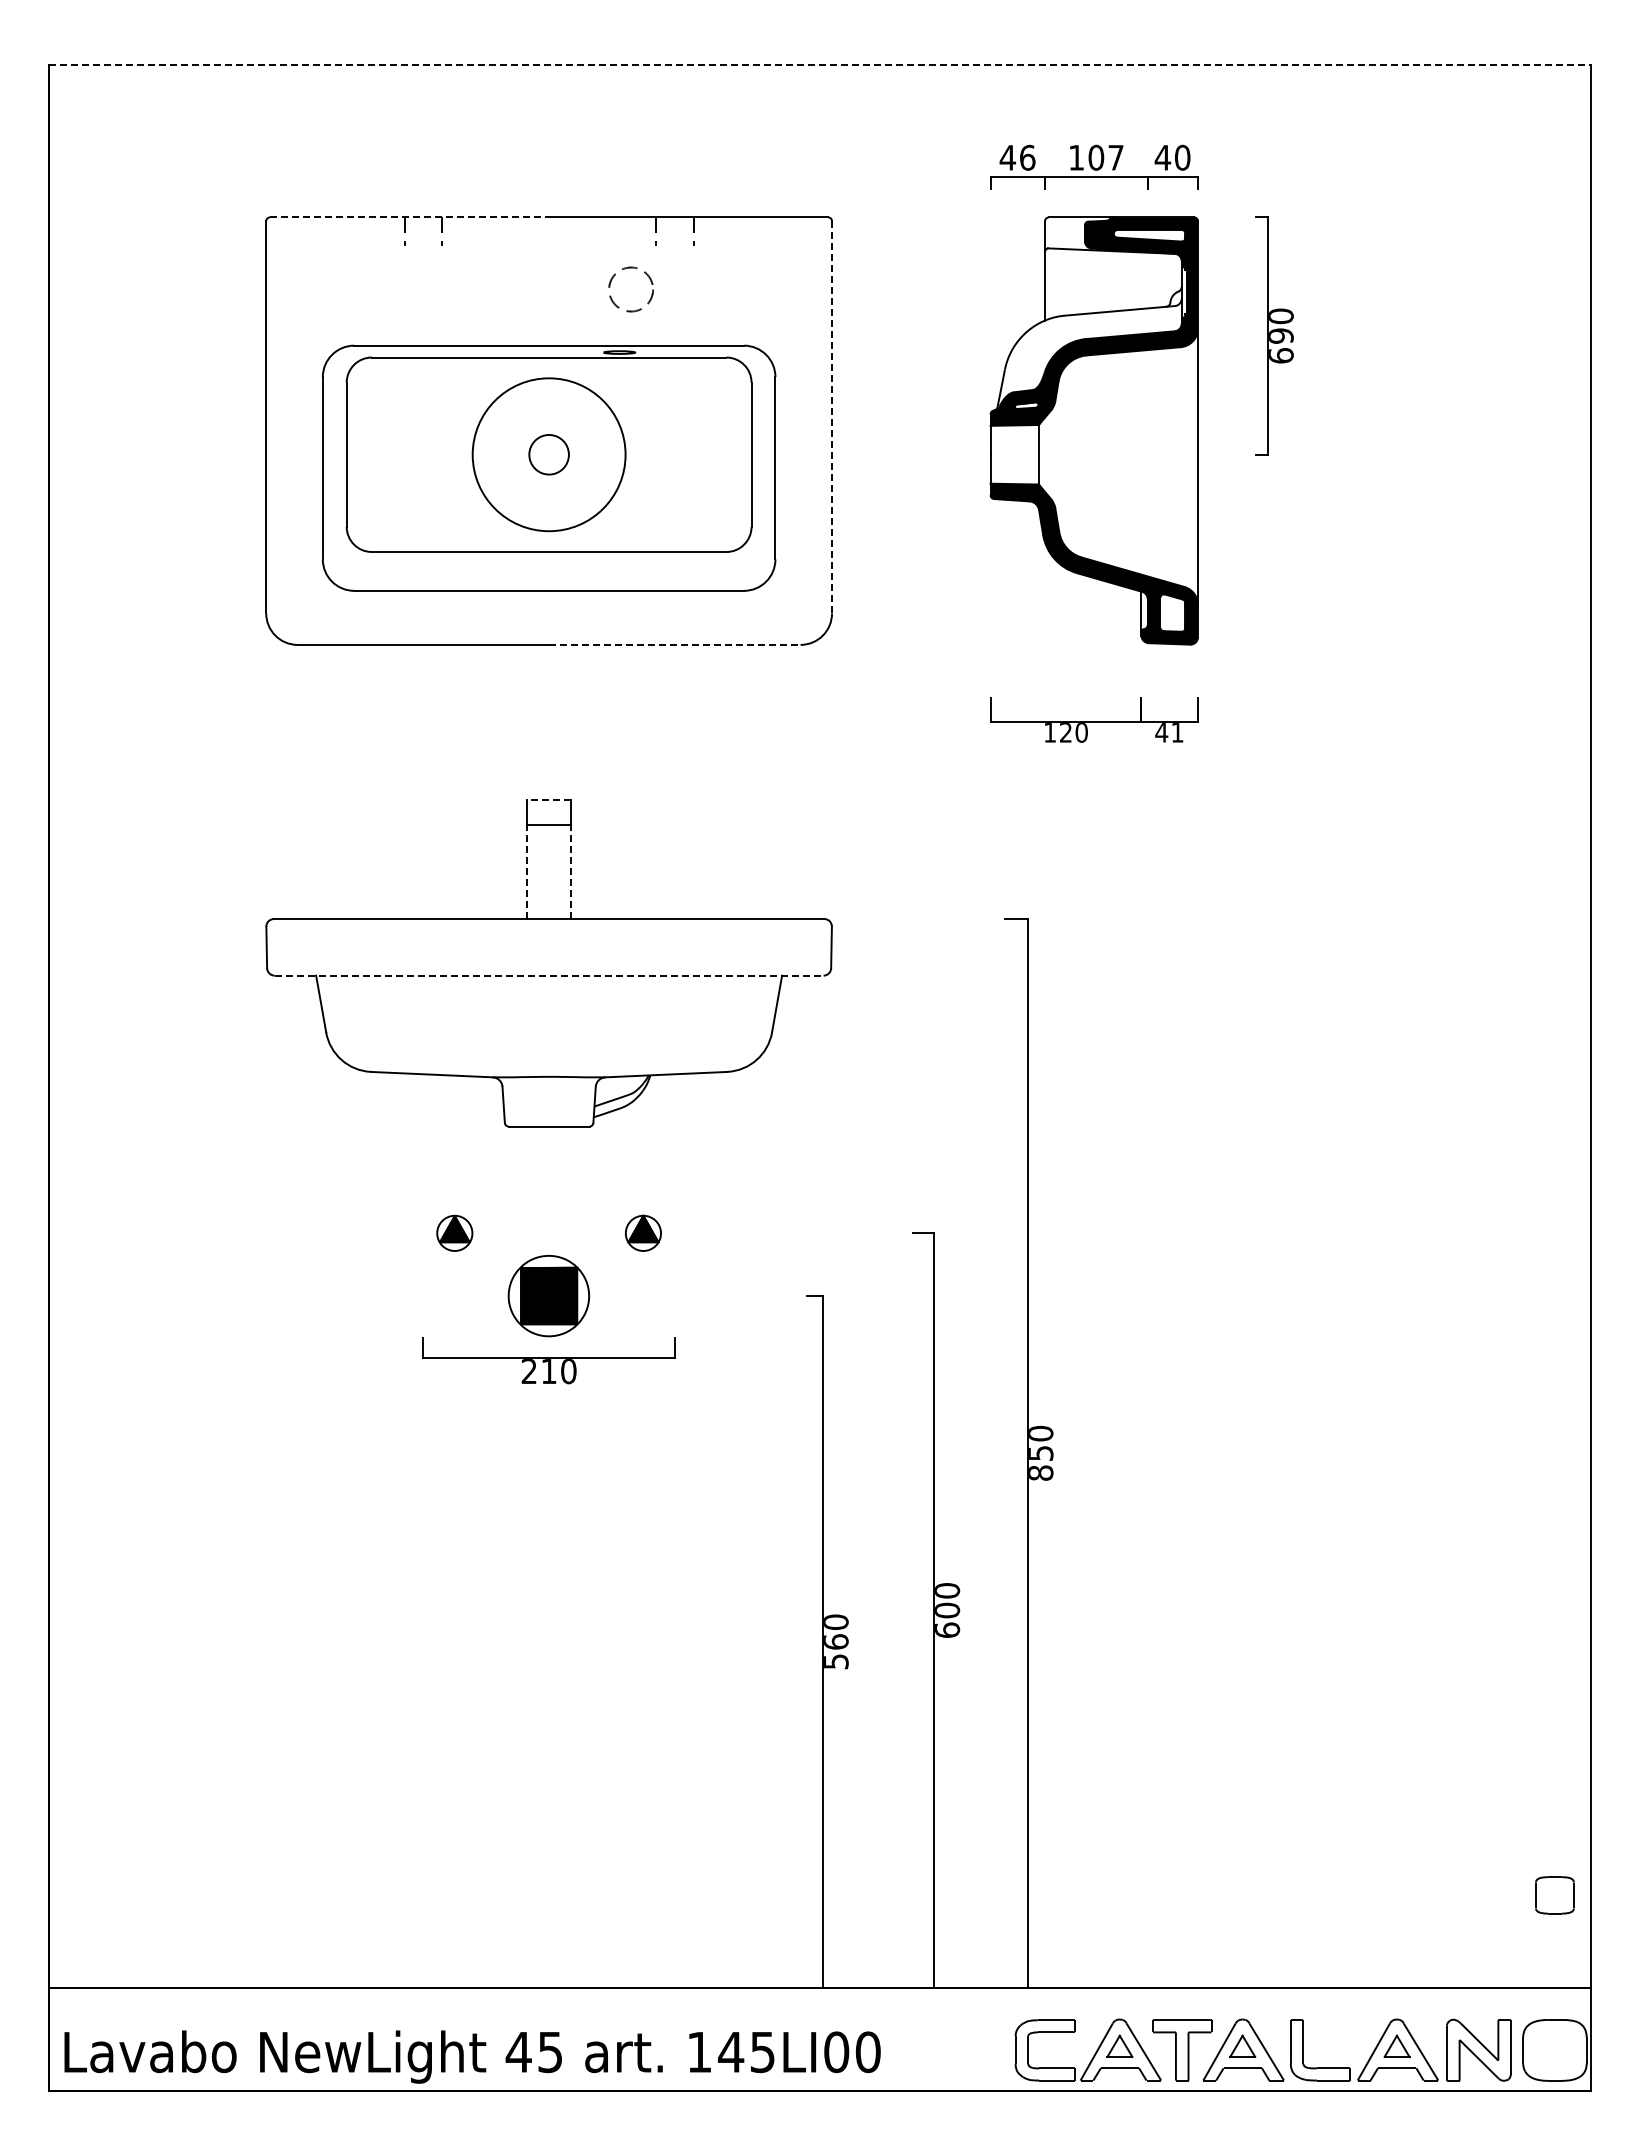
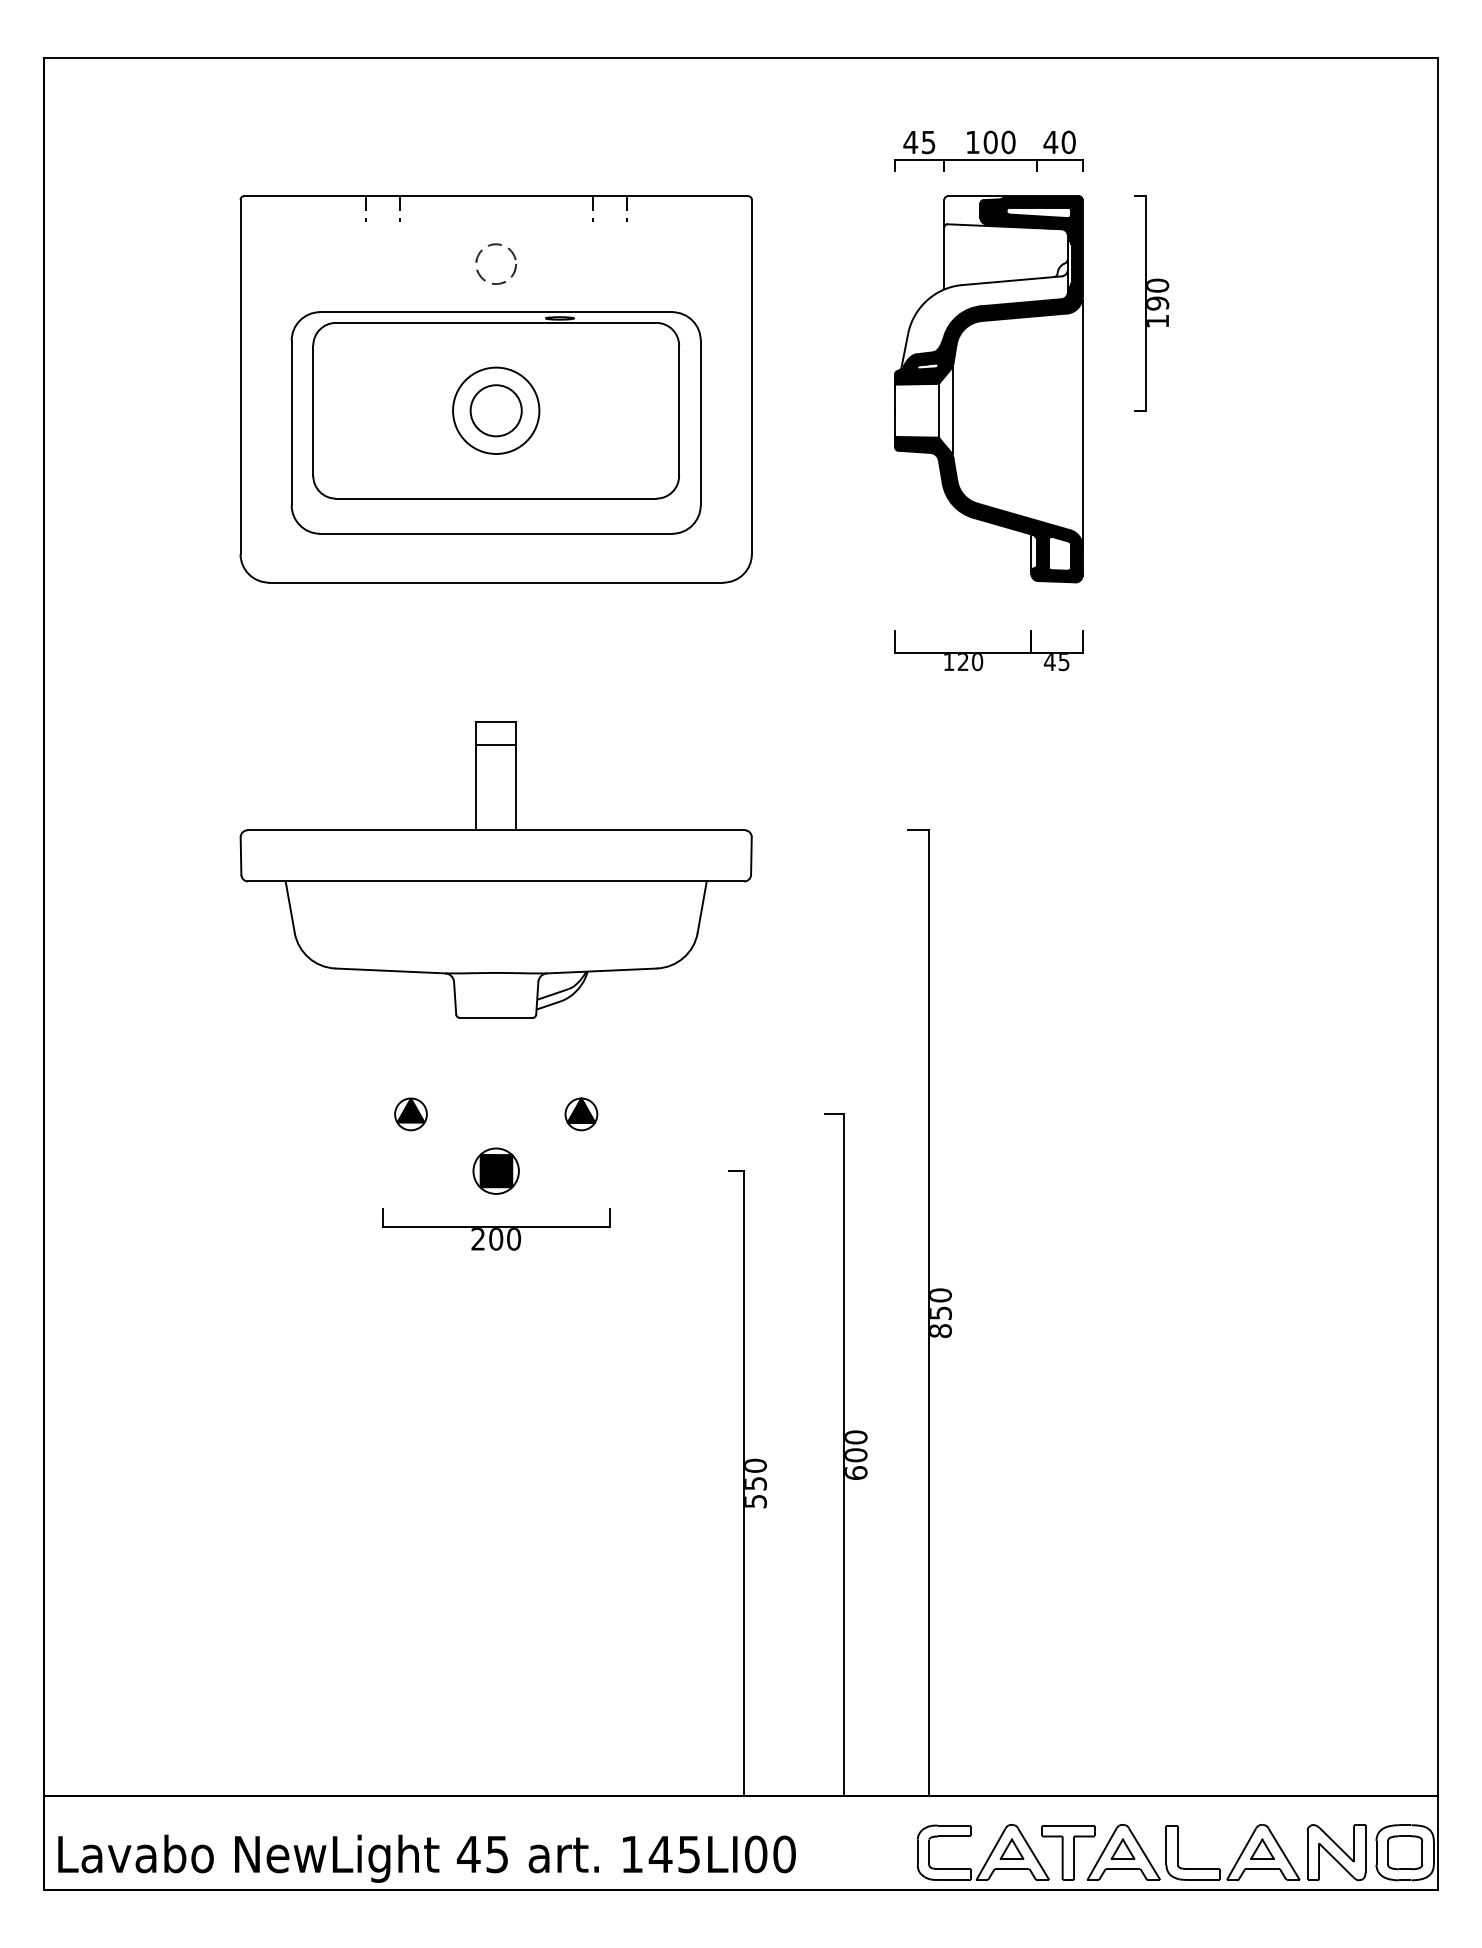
line: (820, 64) -> (741, 58), dashed -> solid
text: (1027, 157) -> (928, 142), 46 -> 45
text: (1115, 157) -> (1008, 142), 107 -> 100
line: (409, 217) -> (370, 196), dashed -> solid
circle: (630, 289) -> (495, 264), moved
text: (1281, 355) -> (1158, 321), 690 -> 190
line: (832, 416) -> (752, 376), dashed -> solid
circle: (548, 454) -> (495, 410), size x0.62
circle: (548, 454) -> (495, 410), size x1.43
line: (1054, 454) -> (952, 410), added
line: (674, 644) -> (609, 582), dashed -> solid
text: (1177, 732) -> (1064, 661), 41 -> 45
line: (548, 799) -> (495, 722), dashed -> solid
line: (527, 871) -> (476, 787), dashed -> solid
line: (571, 871) -> (516, 787), dashed -> solid
line: (549, 975) -> (496, 881), dashed -> solid
part: (549, 1296) -> (496, 1171), size x0.62
text: (548, 1371) -> (495, 1239), 210 -> 200
text: (836, 1641) -> (755, 1483), 560 -> 550
part: (1554, 1895) -> (1404, 1852), moved

